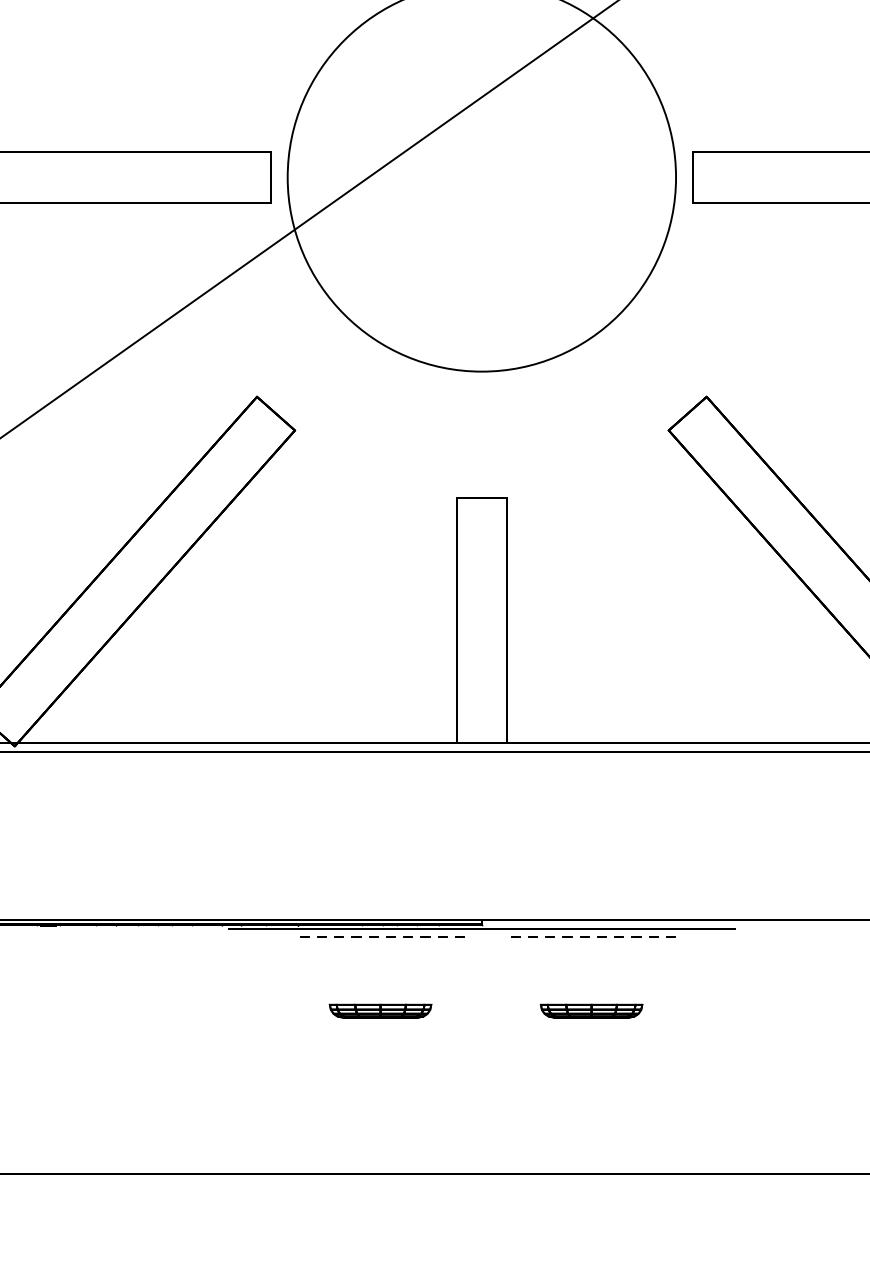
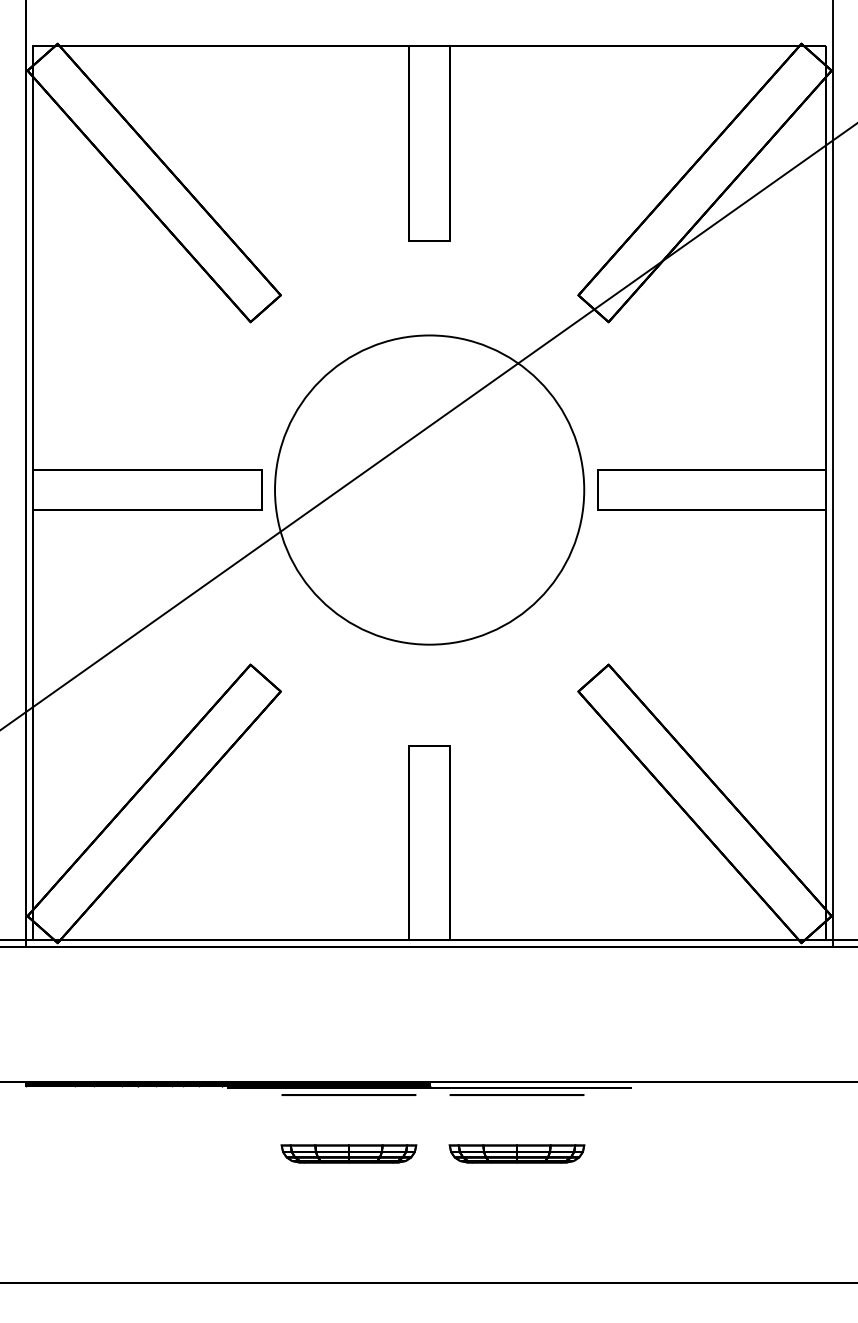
circle: (379, 937) -> (348, 1095), dashed -> solid
circle: (590, 937) -> (516, 1095), dashed -> solid
part: (379, 1010) -> (348, 1153), size x1.67
part: (590, 1010) -> (516, 1153), size x1.67

